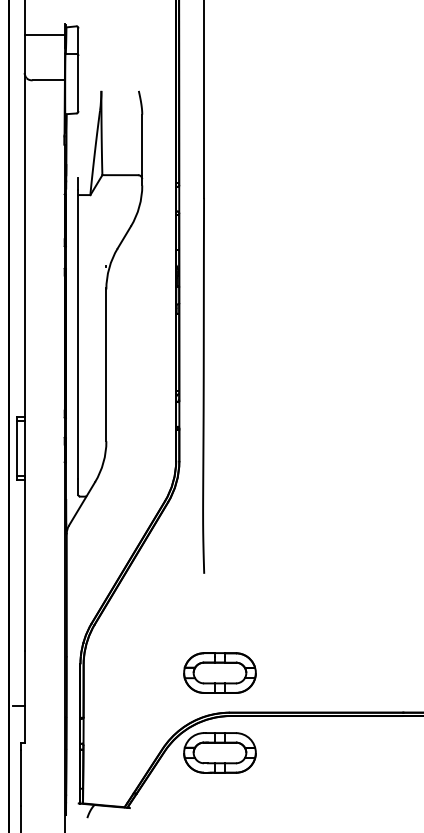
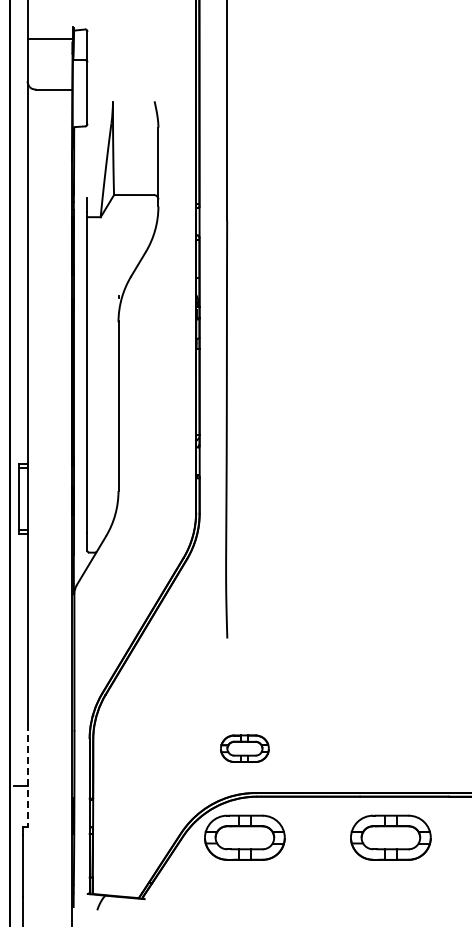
part: (219, 672) -> (244, 748), size x0.6
line: (24, 697) -> (27, 776), solid -> dashed
part: (350, 752) -> (390, 837), added

